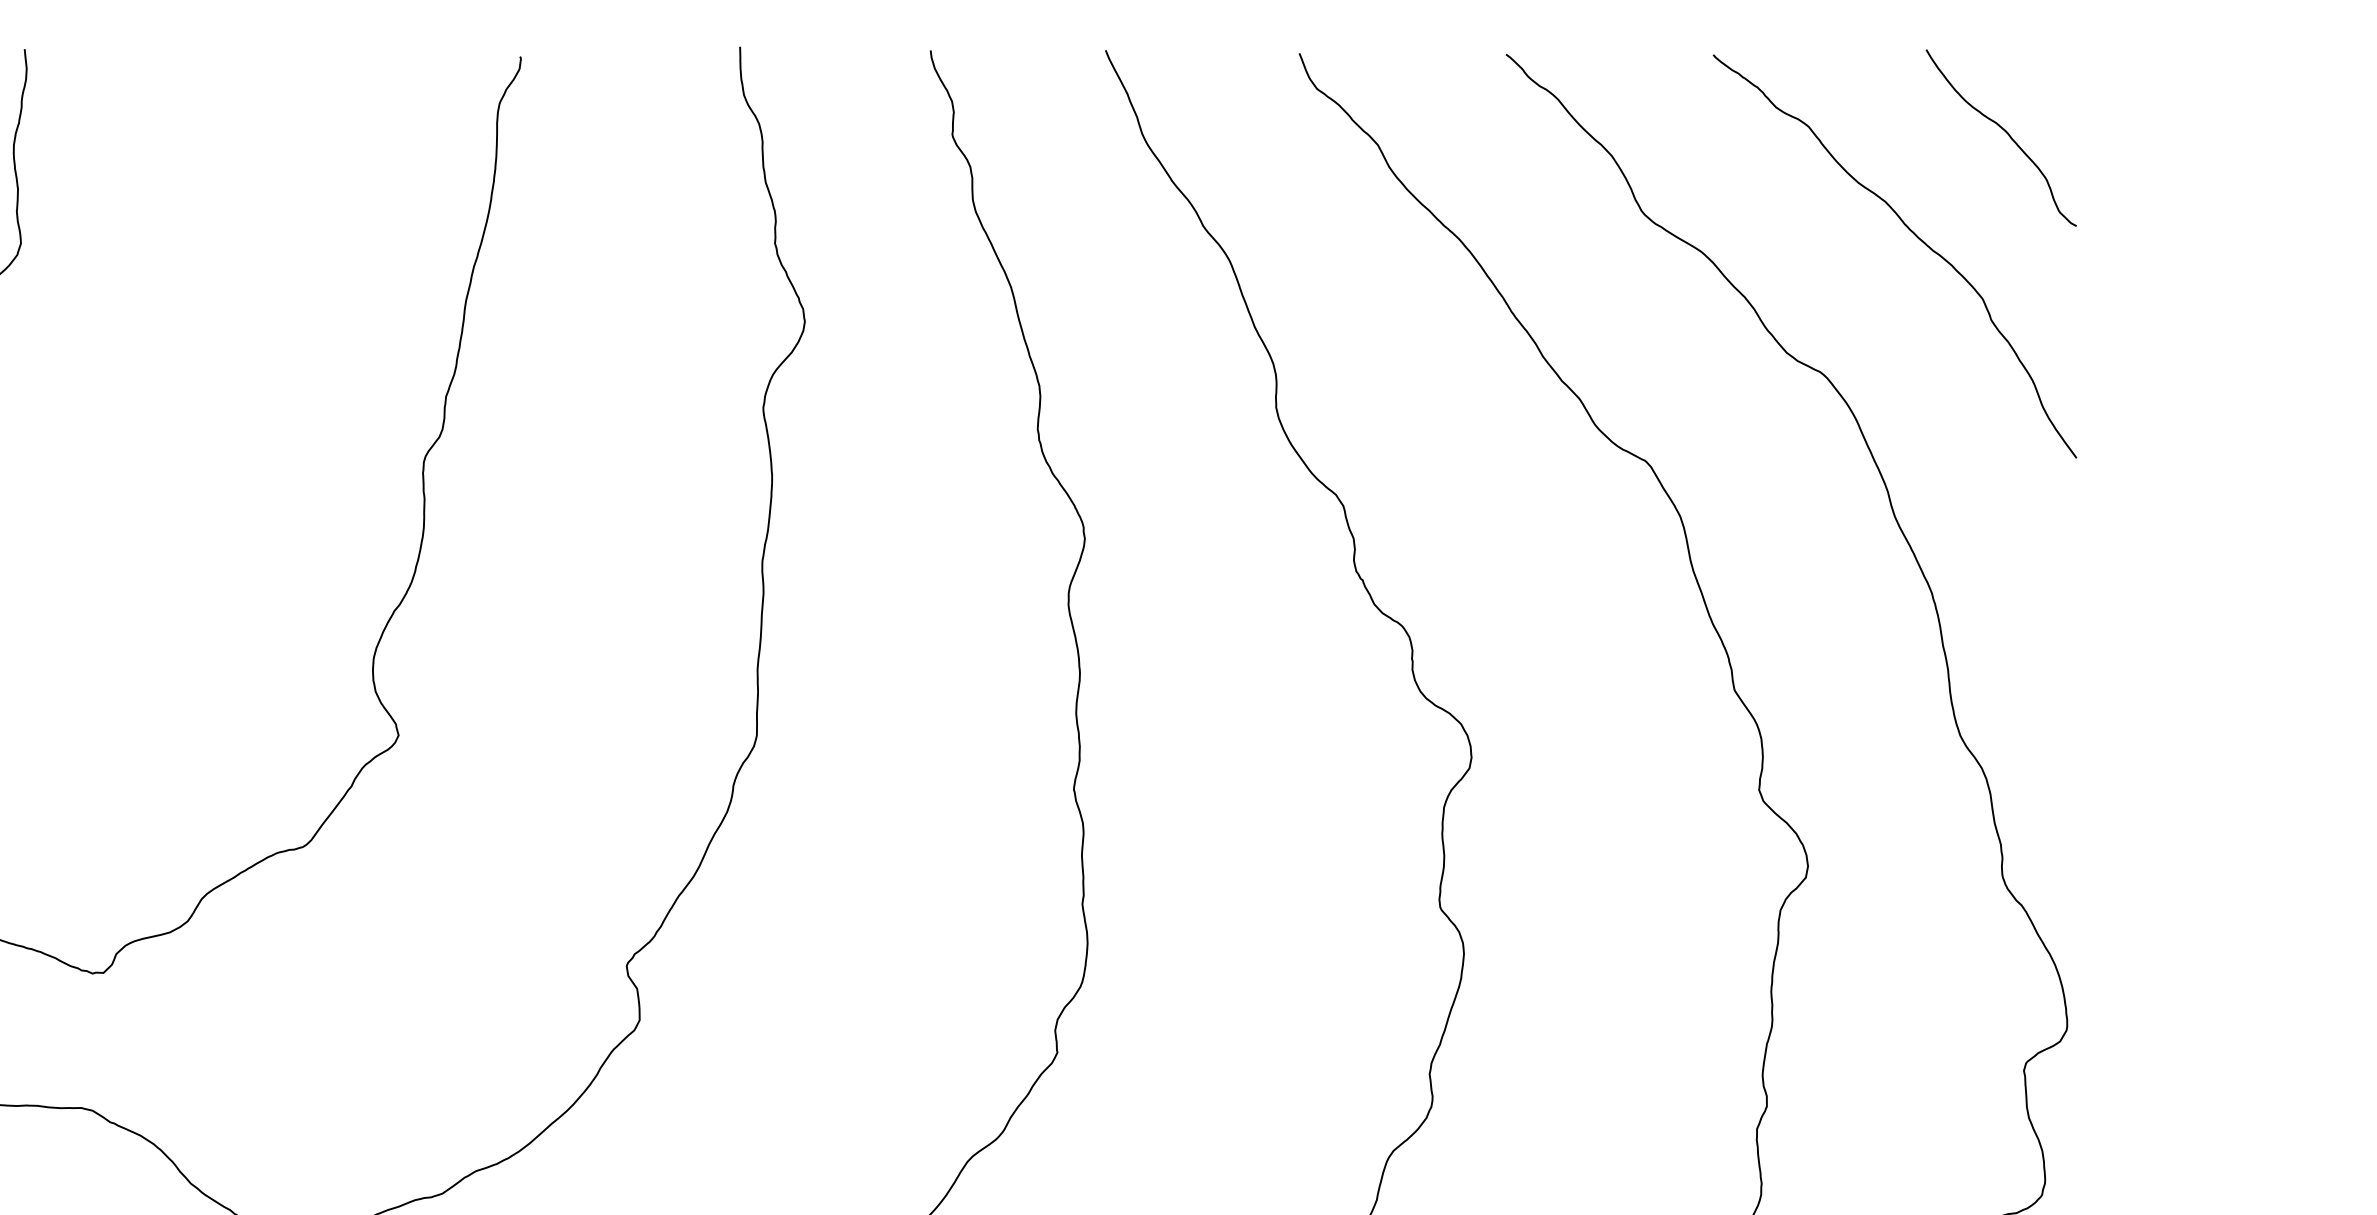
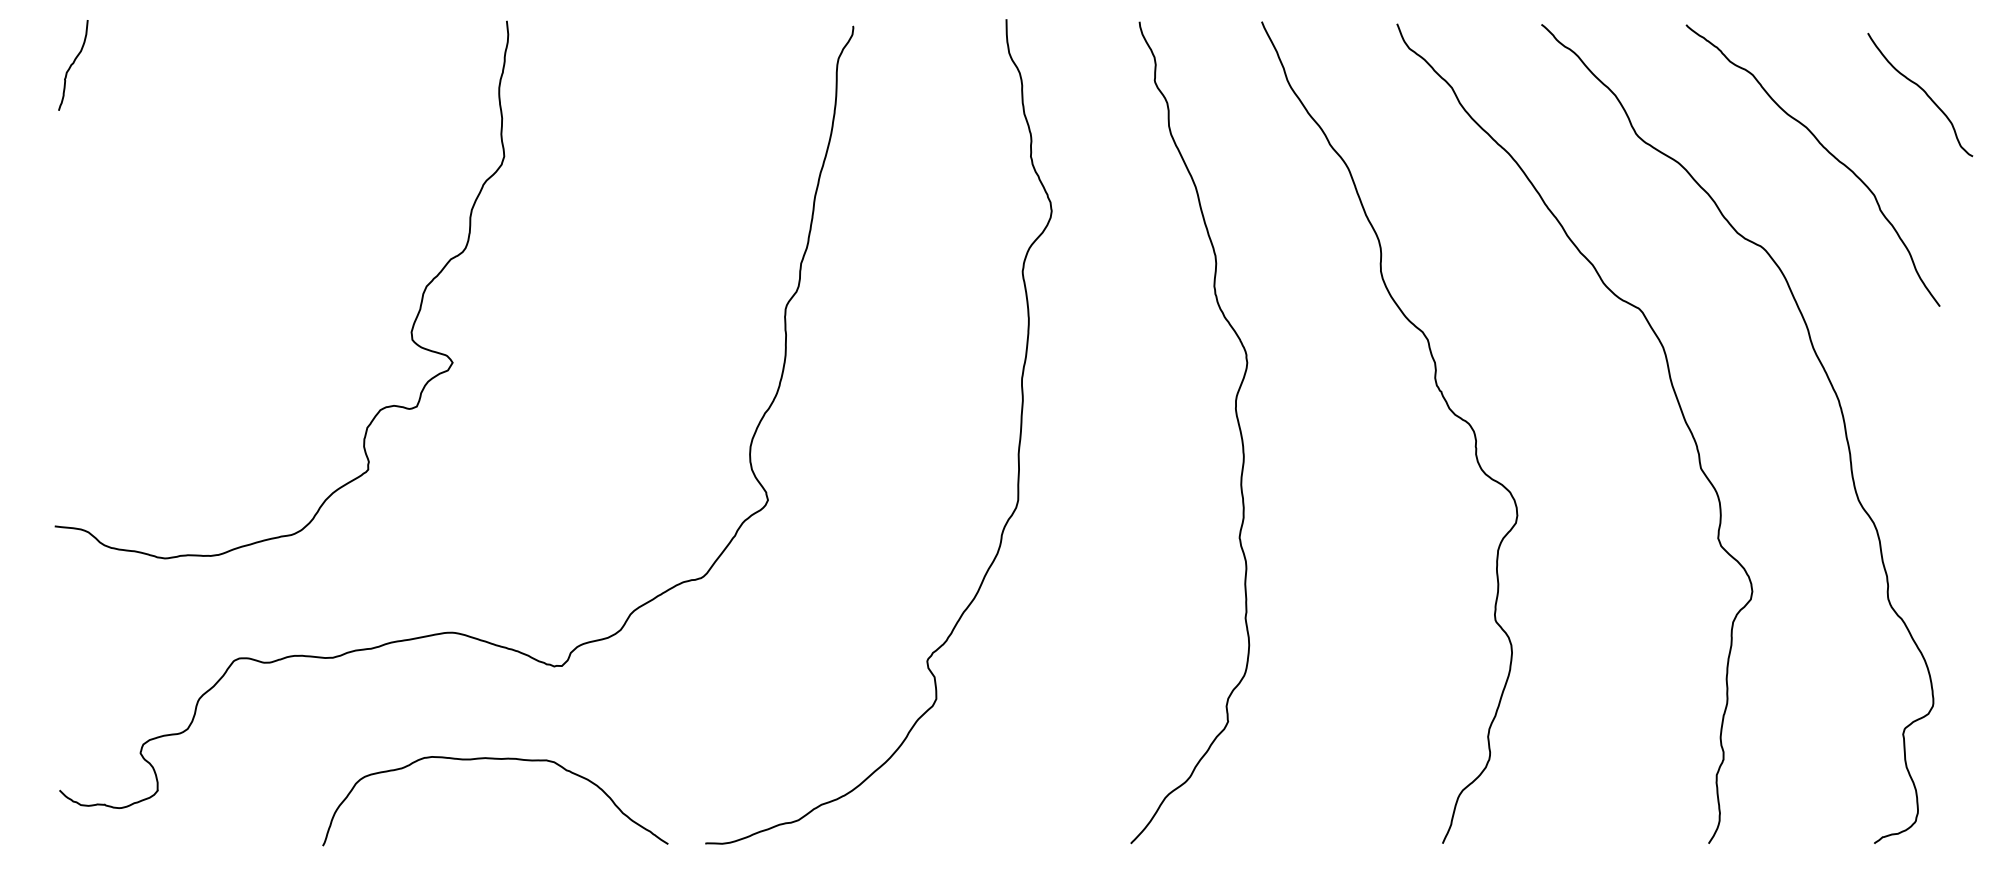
curve: (2005, 133) -> (1923, 91), moved

